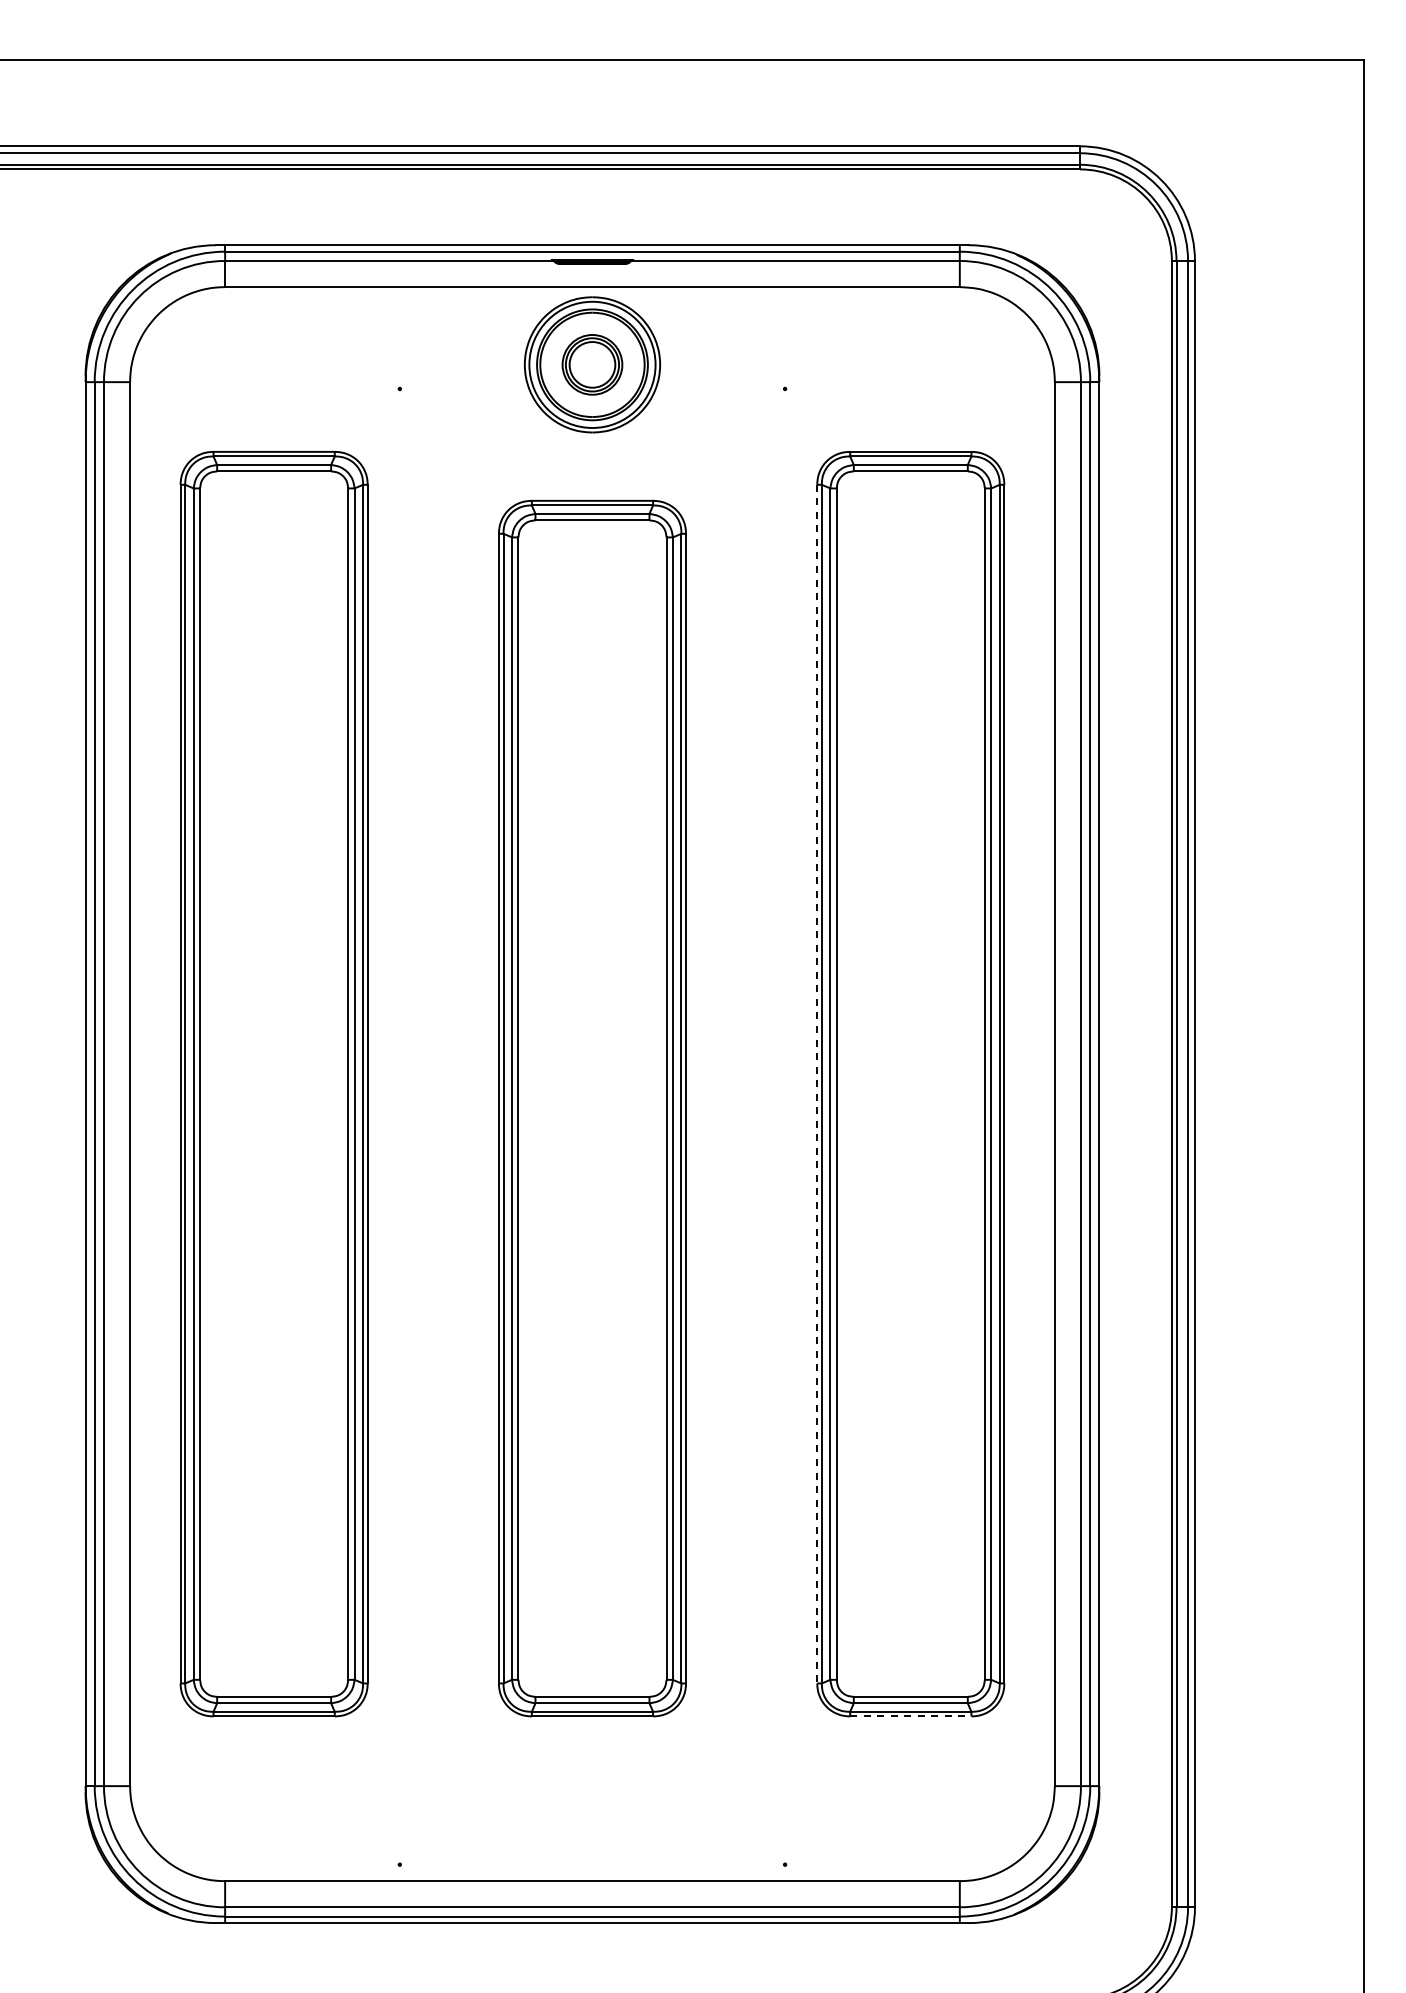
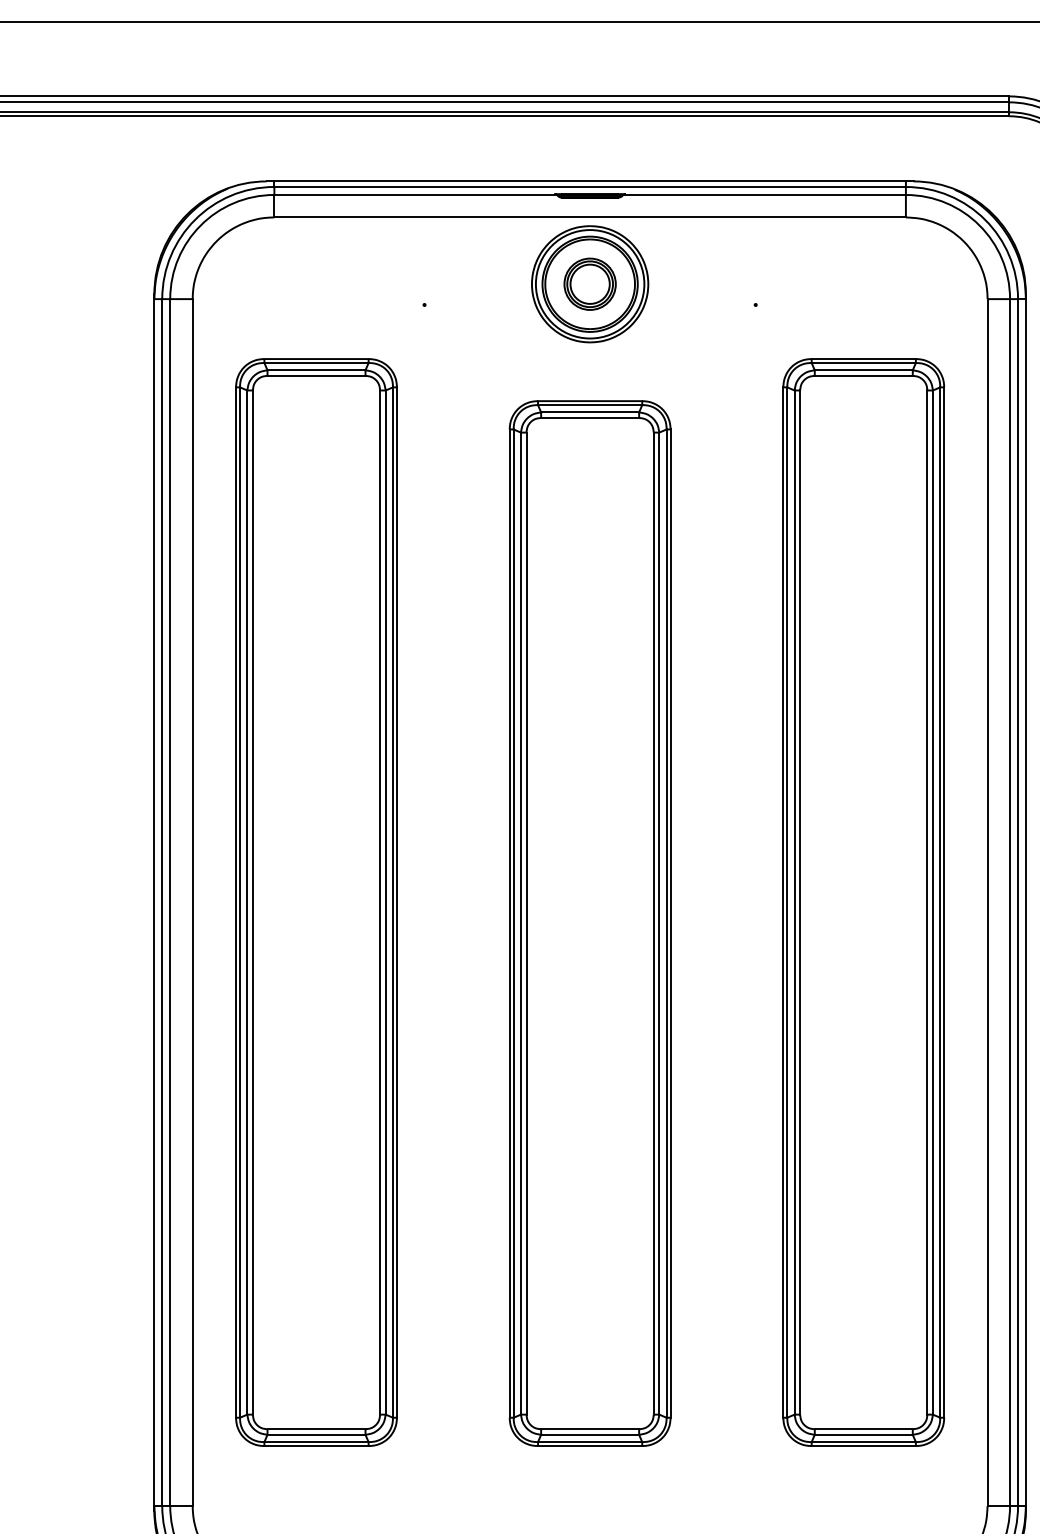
line: (817, 1084) -> (783, 902), dashed -> solid
line: (910, 1716) -> (863, 1446), dashed -> solid

